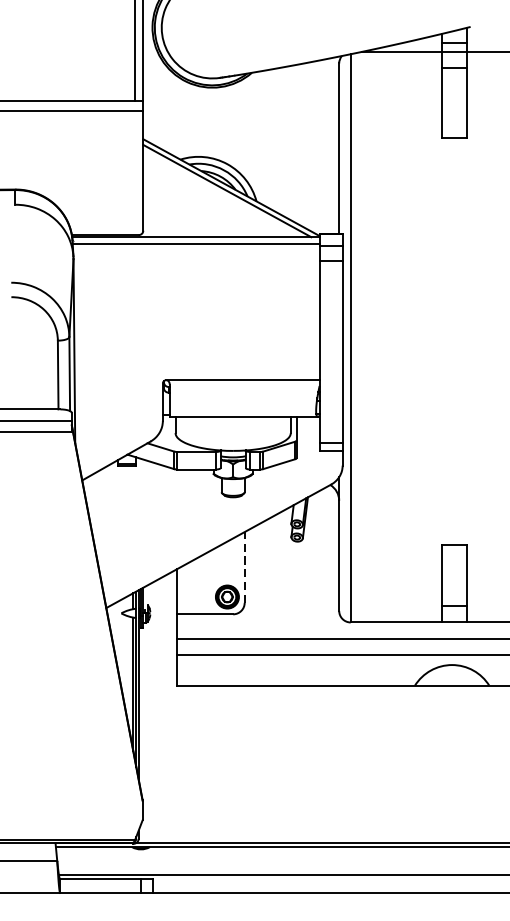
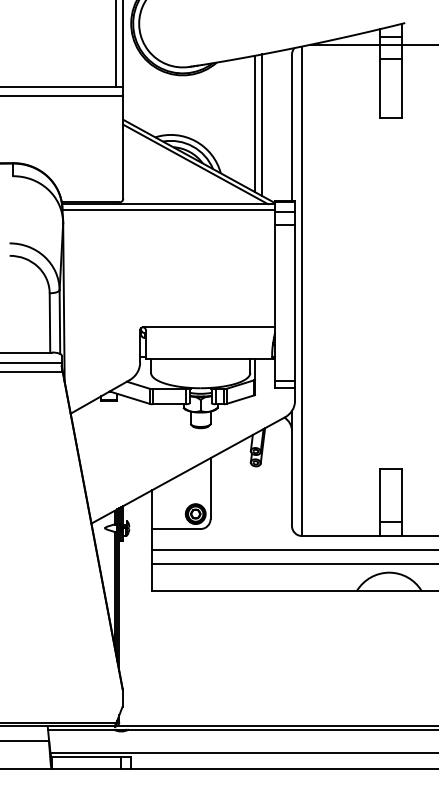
line: (296, 143) -> (255, 123), added
line: (304, 145) -> (262, 125), added
line: (244, 567) -> (210, 488), dashed -> solid

